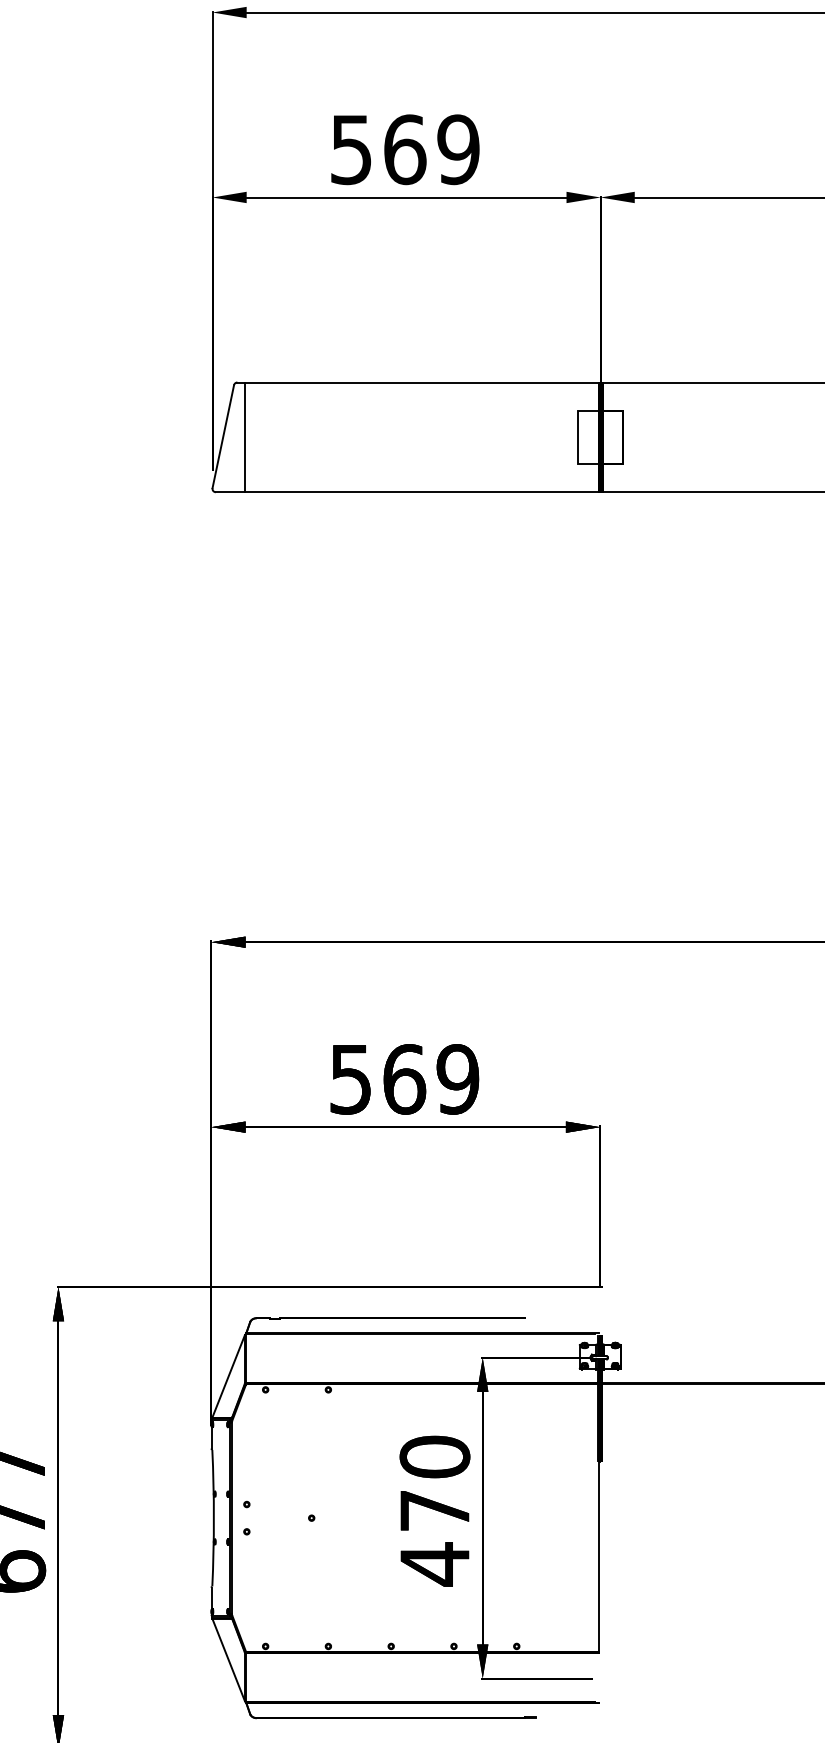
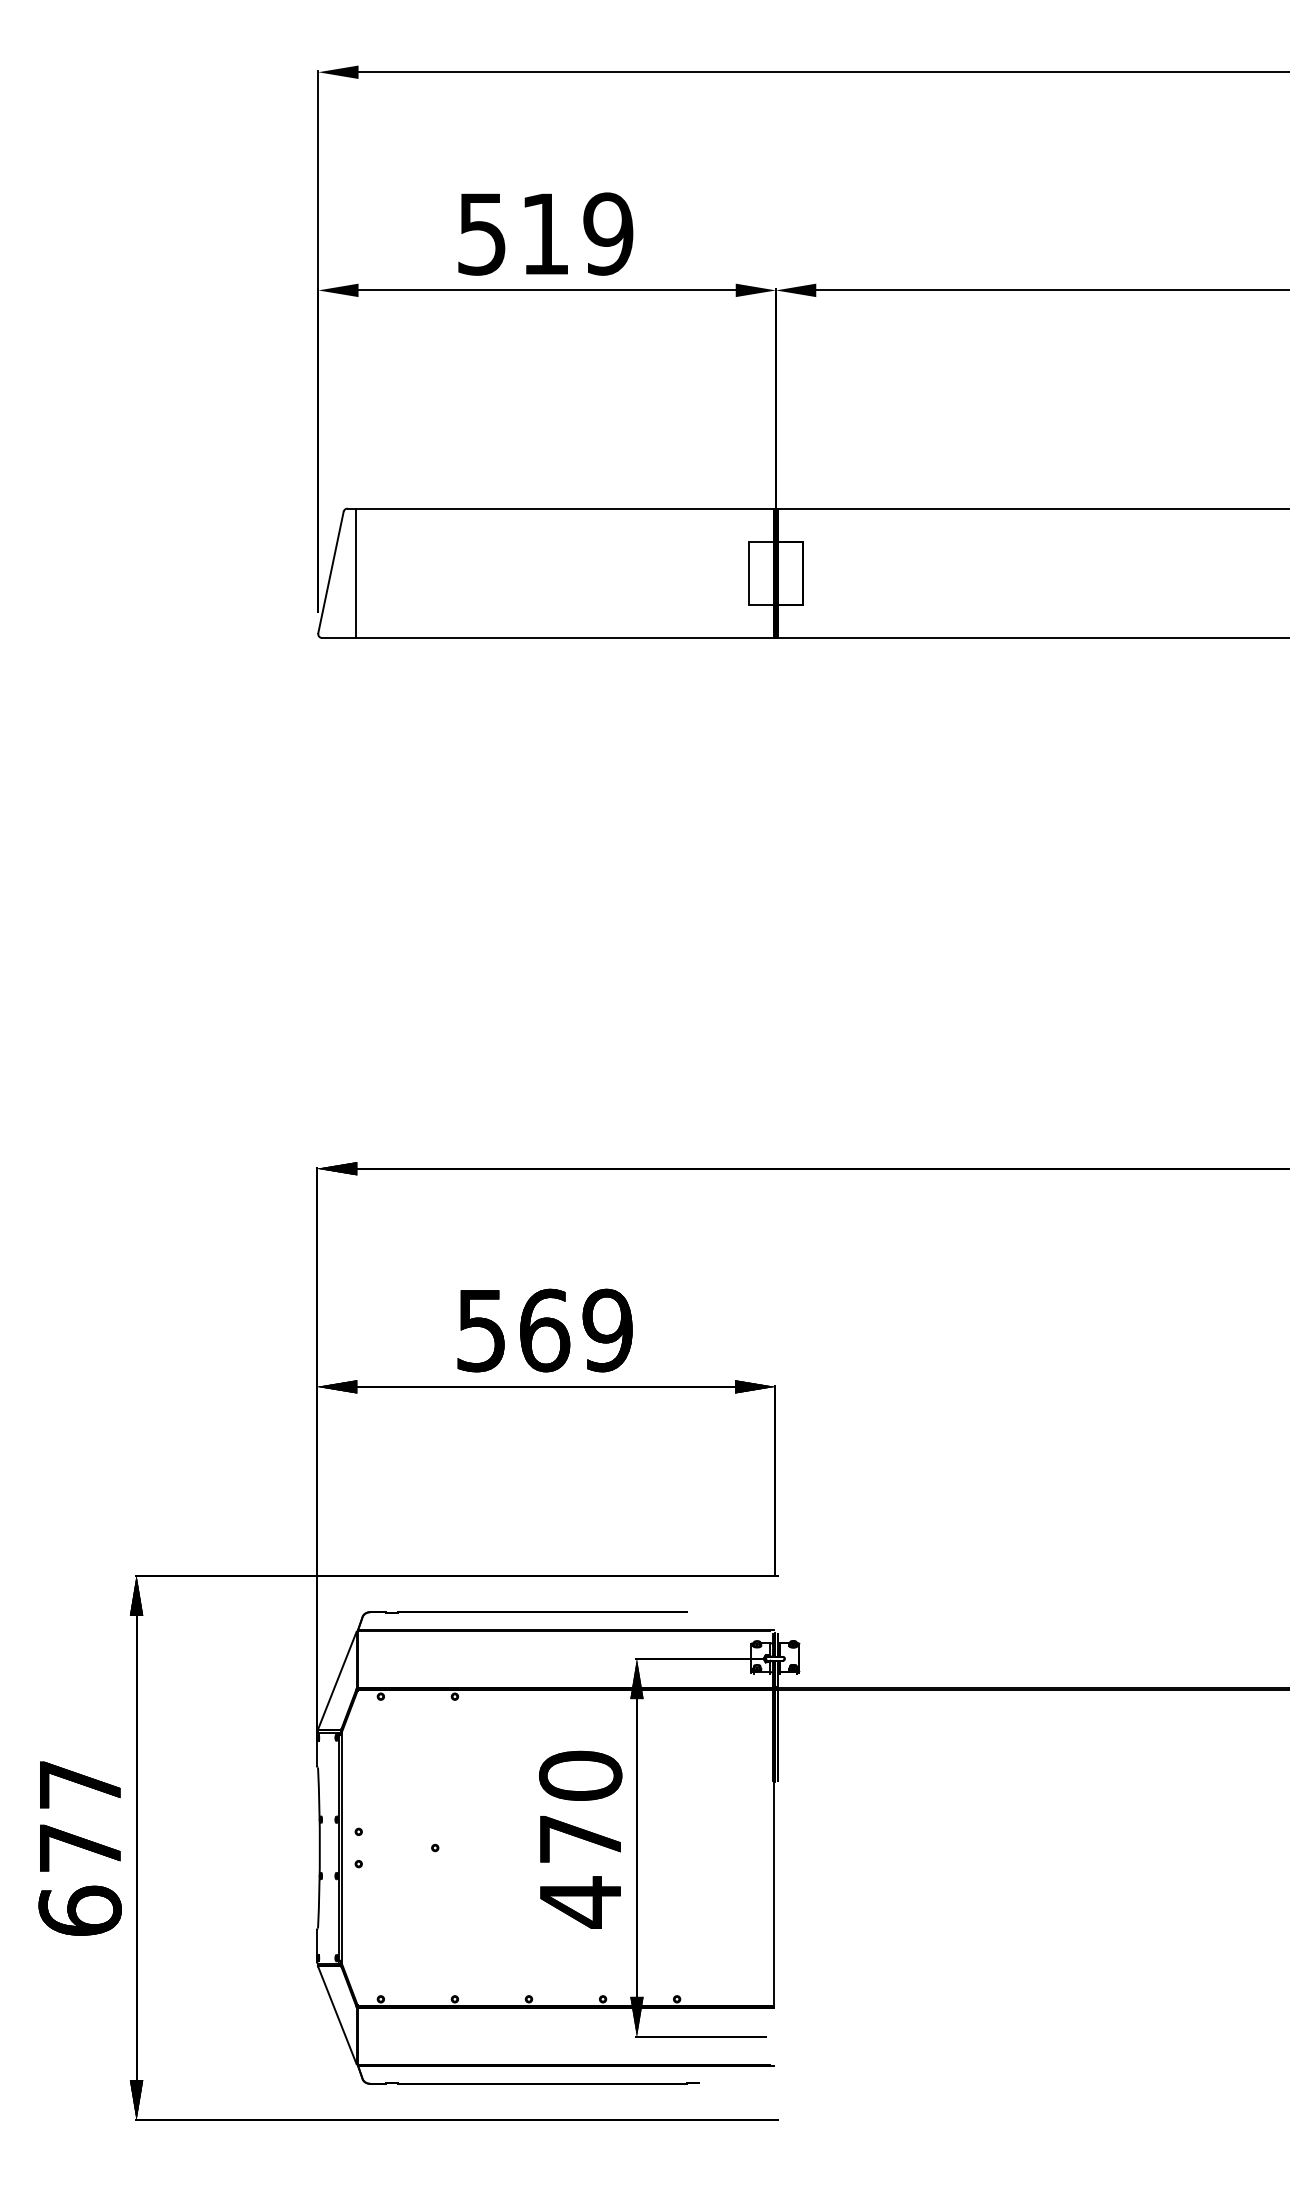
text: (405, 149) -> (545, 233), 569 -> 519

